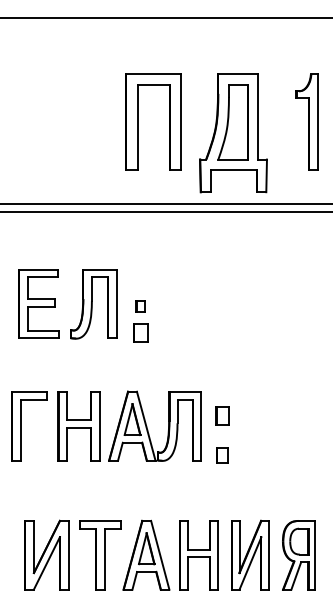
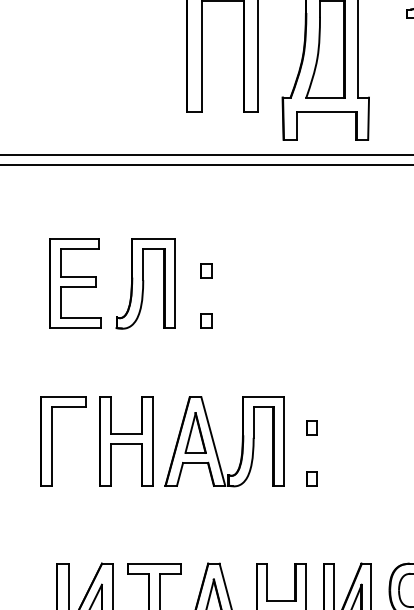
part: (140, 306) -> (205, 270), moved
part: (140, 332) -> (205, 320), size x0.62
part: (222, 415) -> (311, 427), size x0.62
part: (222, 455) -> (311, 479), size x0.71

